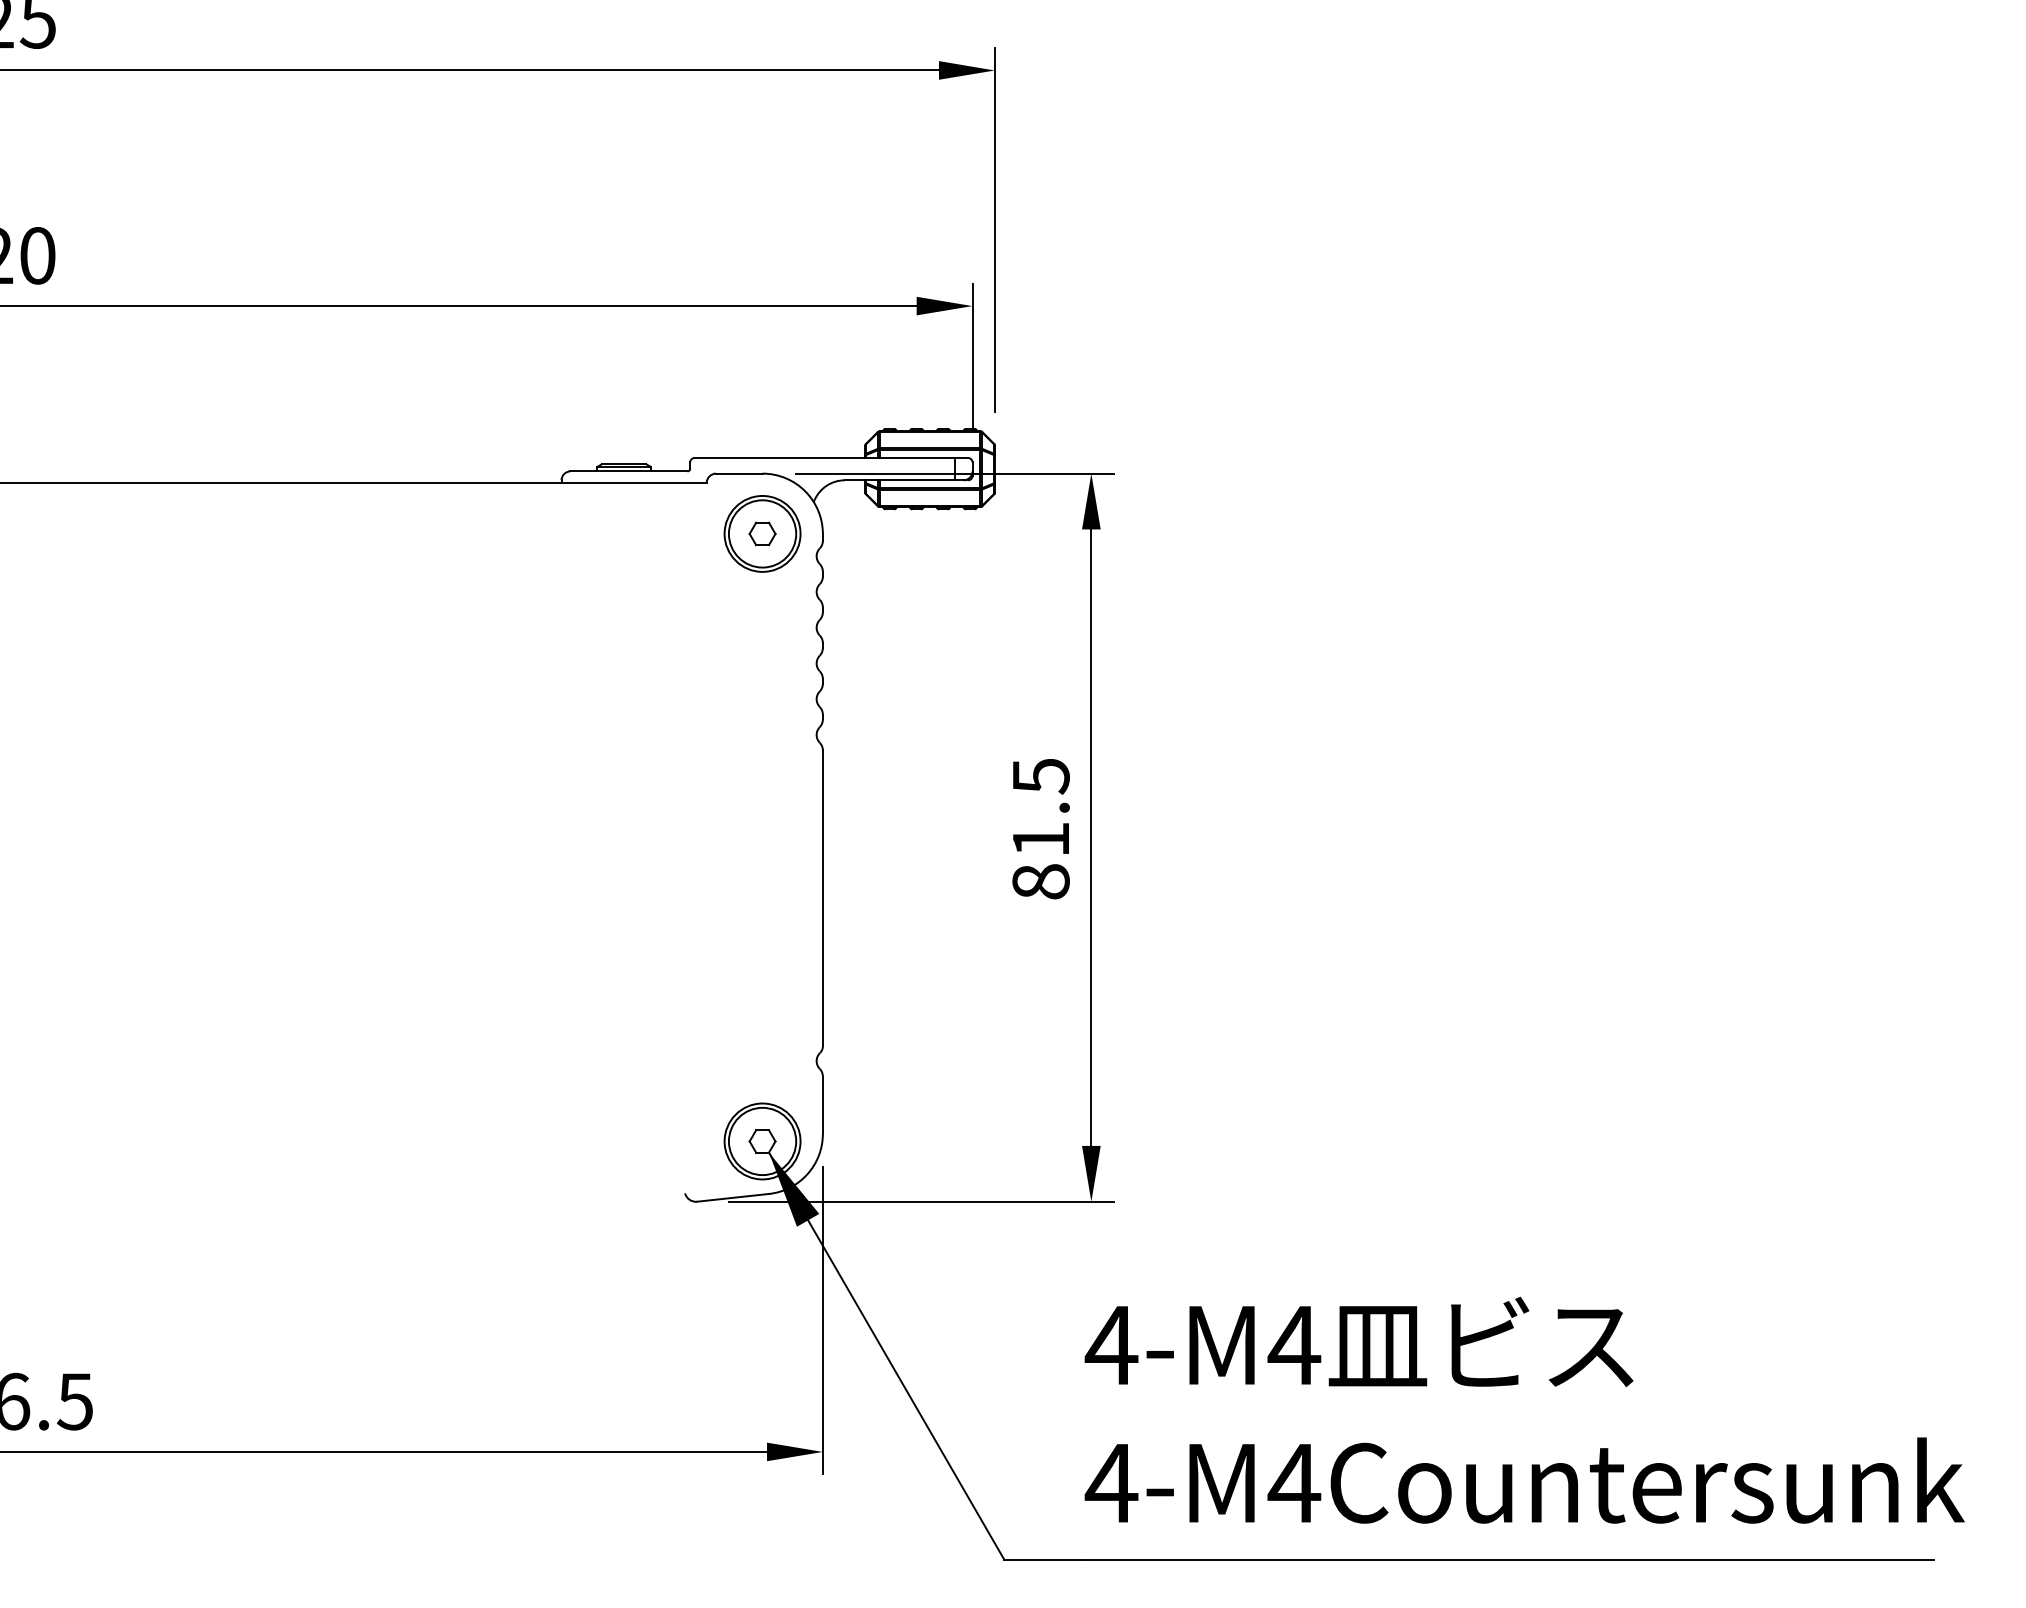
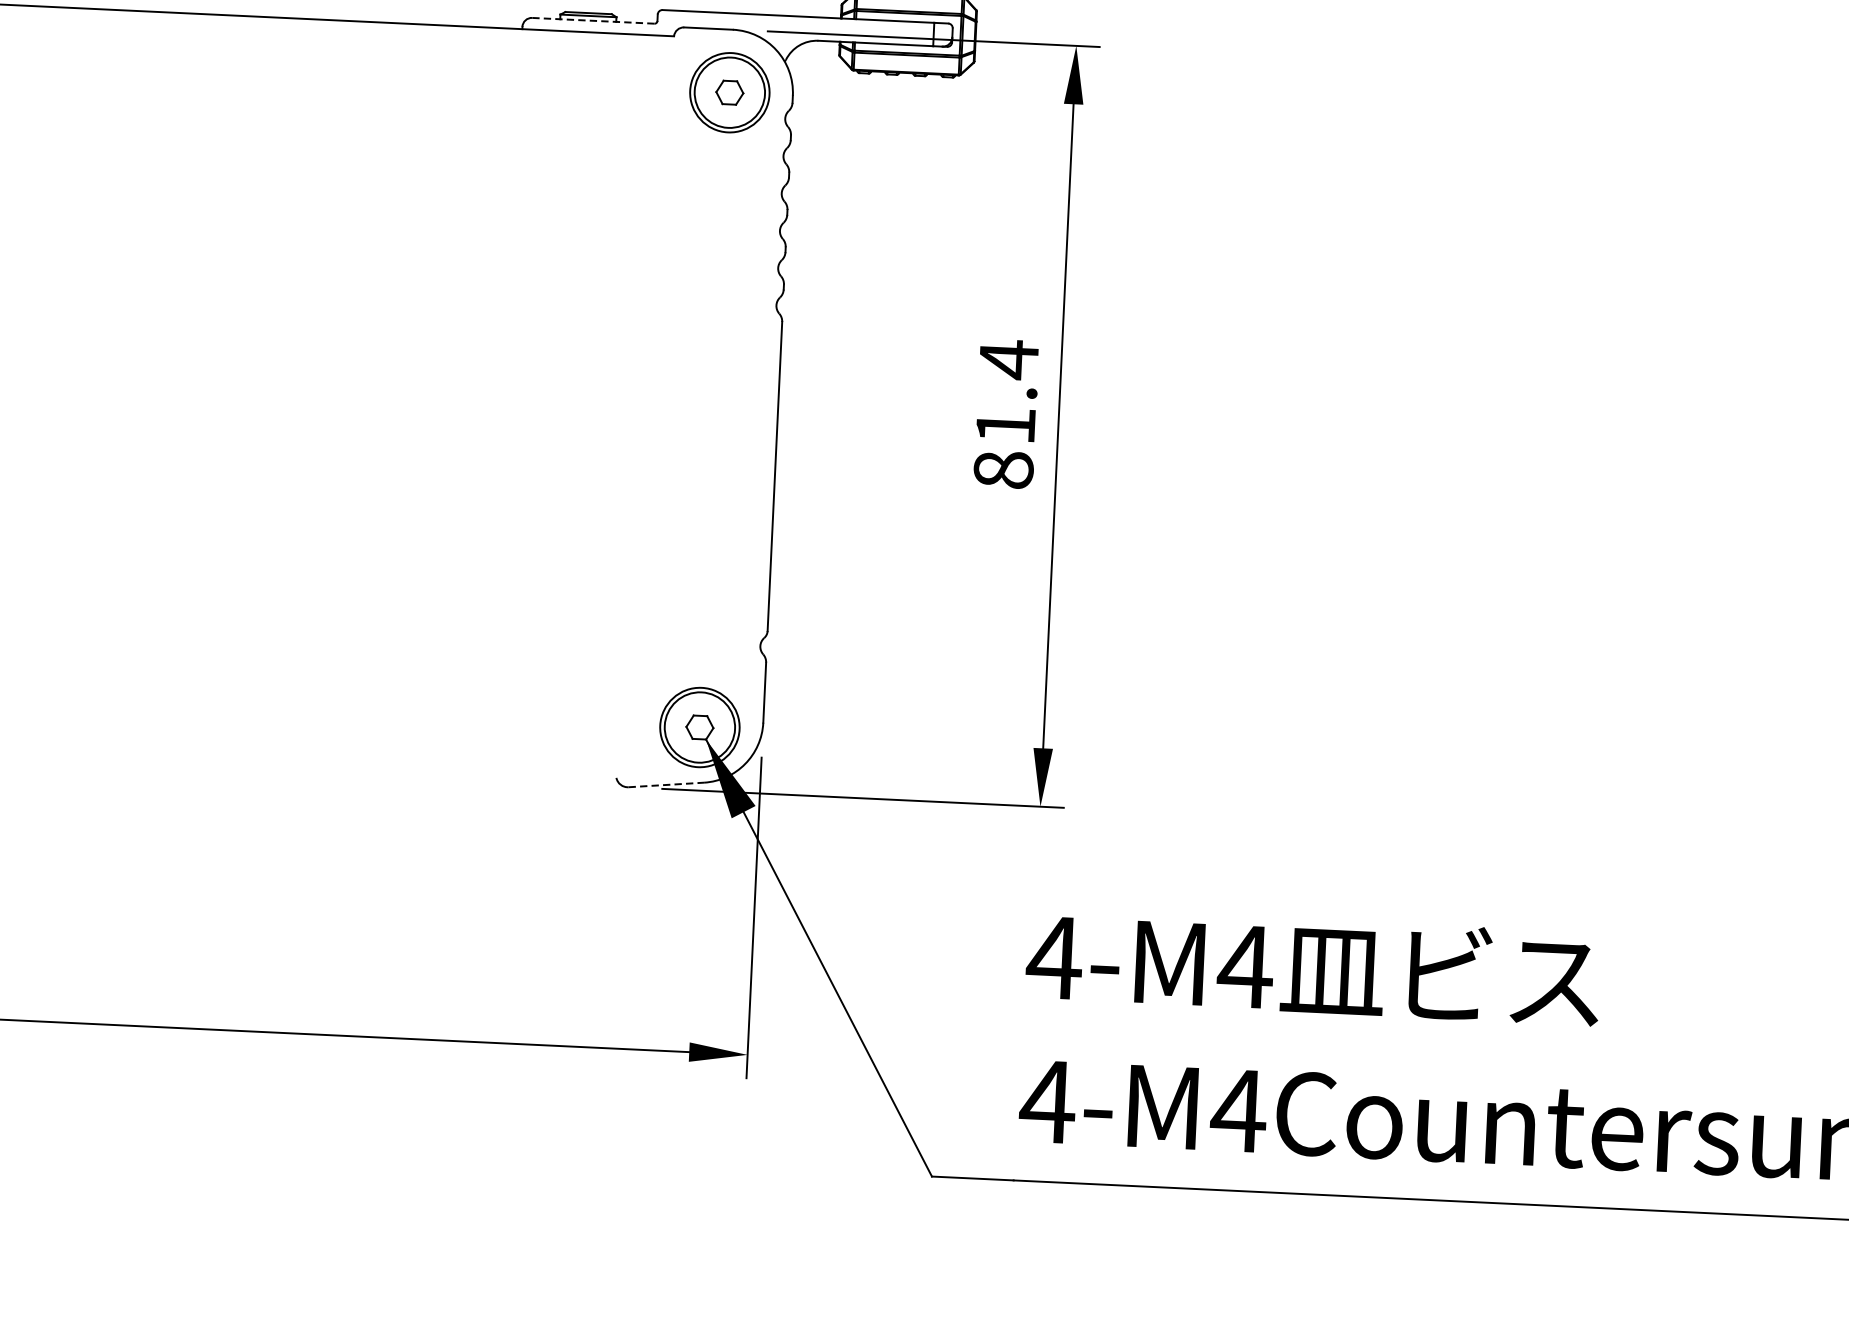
line: (629, 471) -> (593, 20), solid -> dashed
text: (1041, 776) -> (1009, 359), 81.5 -> 81.4
line: (733, 1197) -> (666, 784), solid -> dashed

